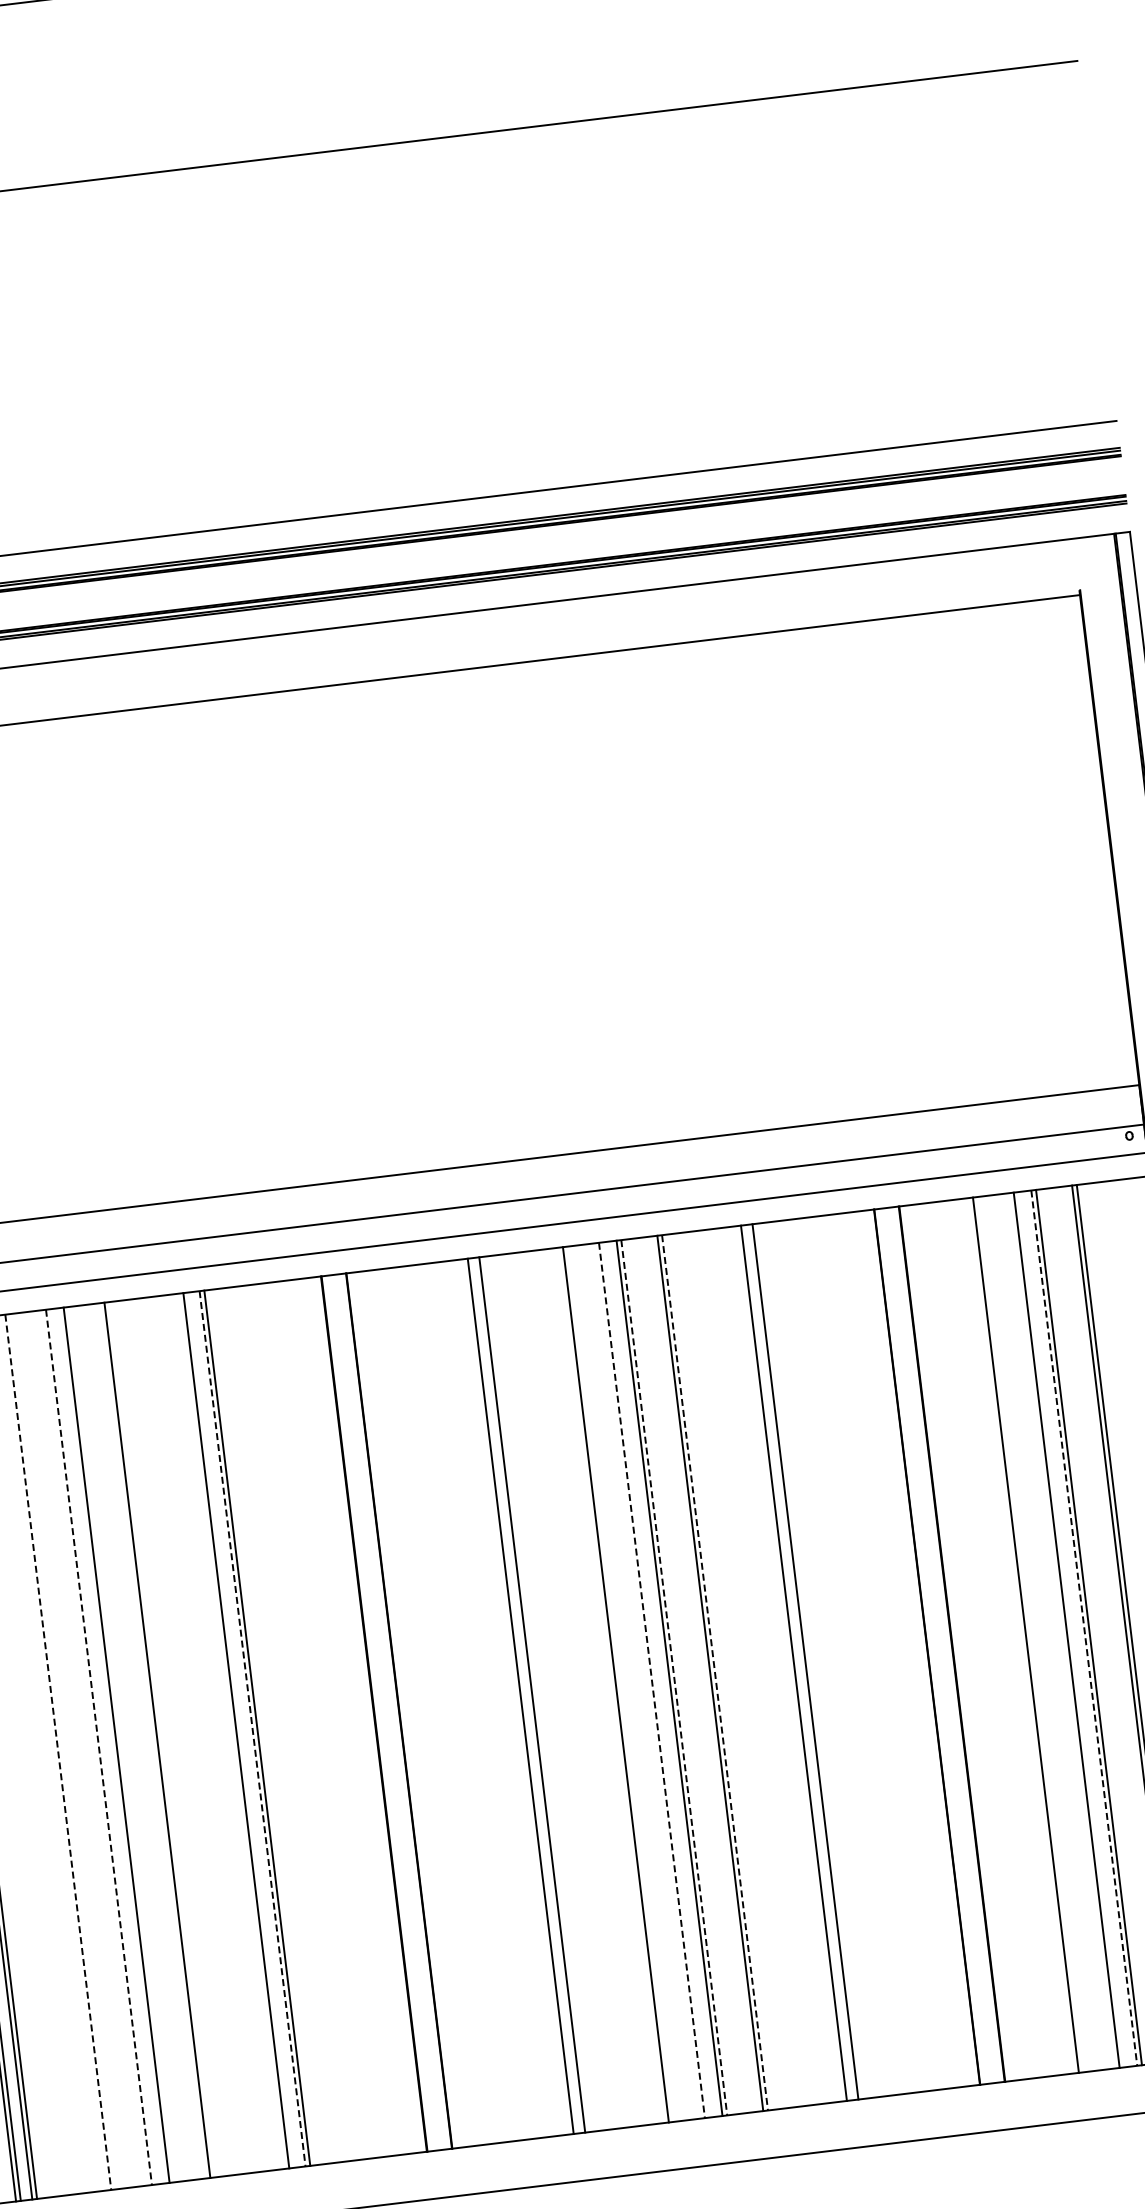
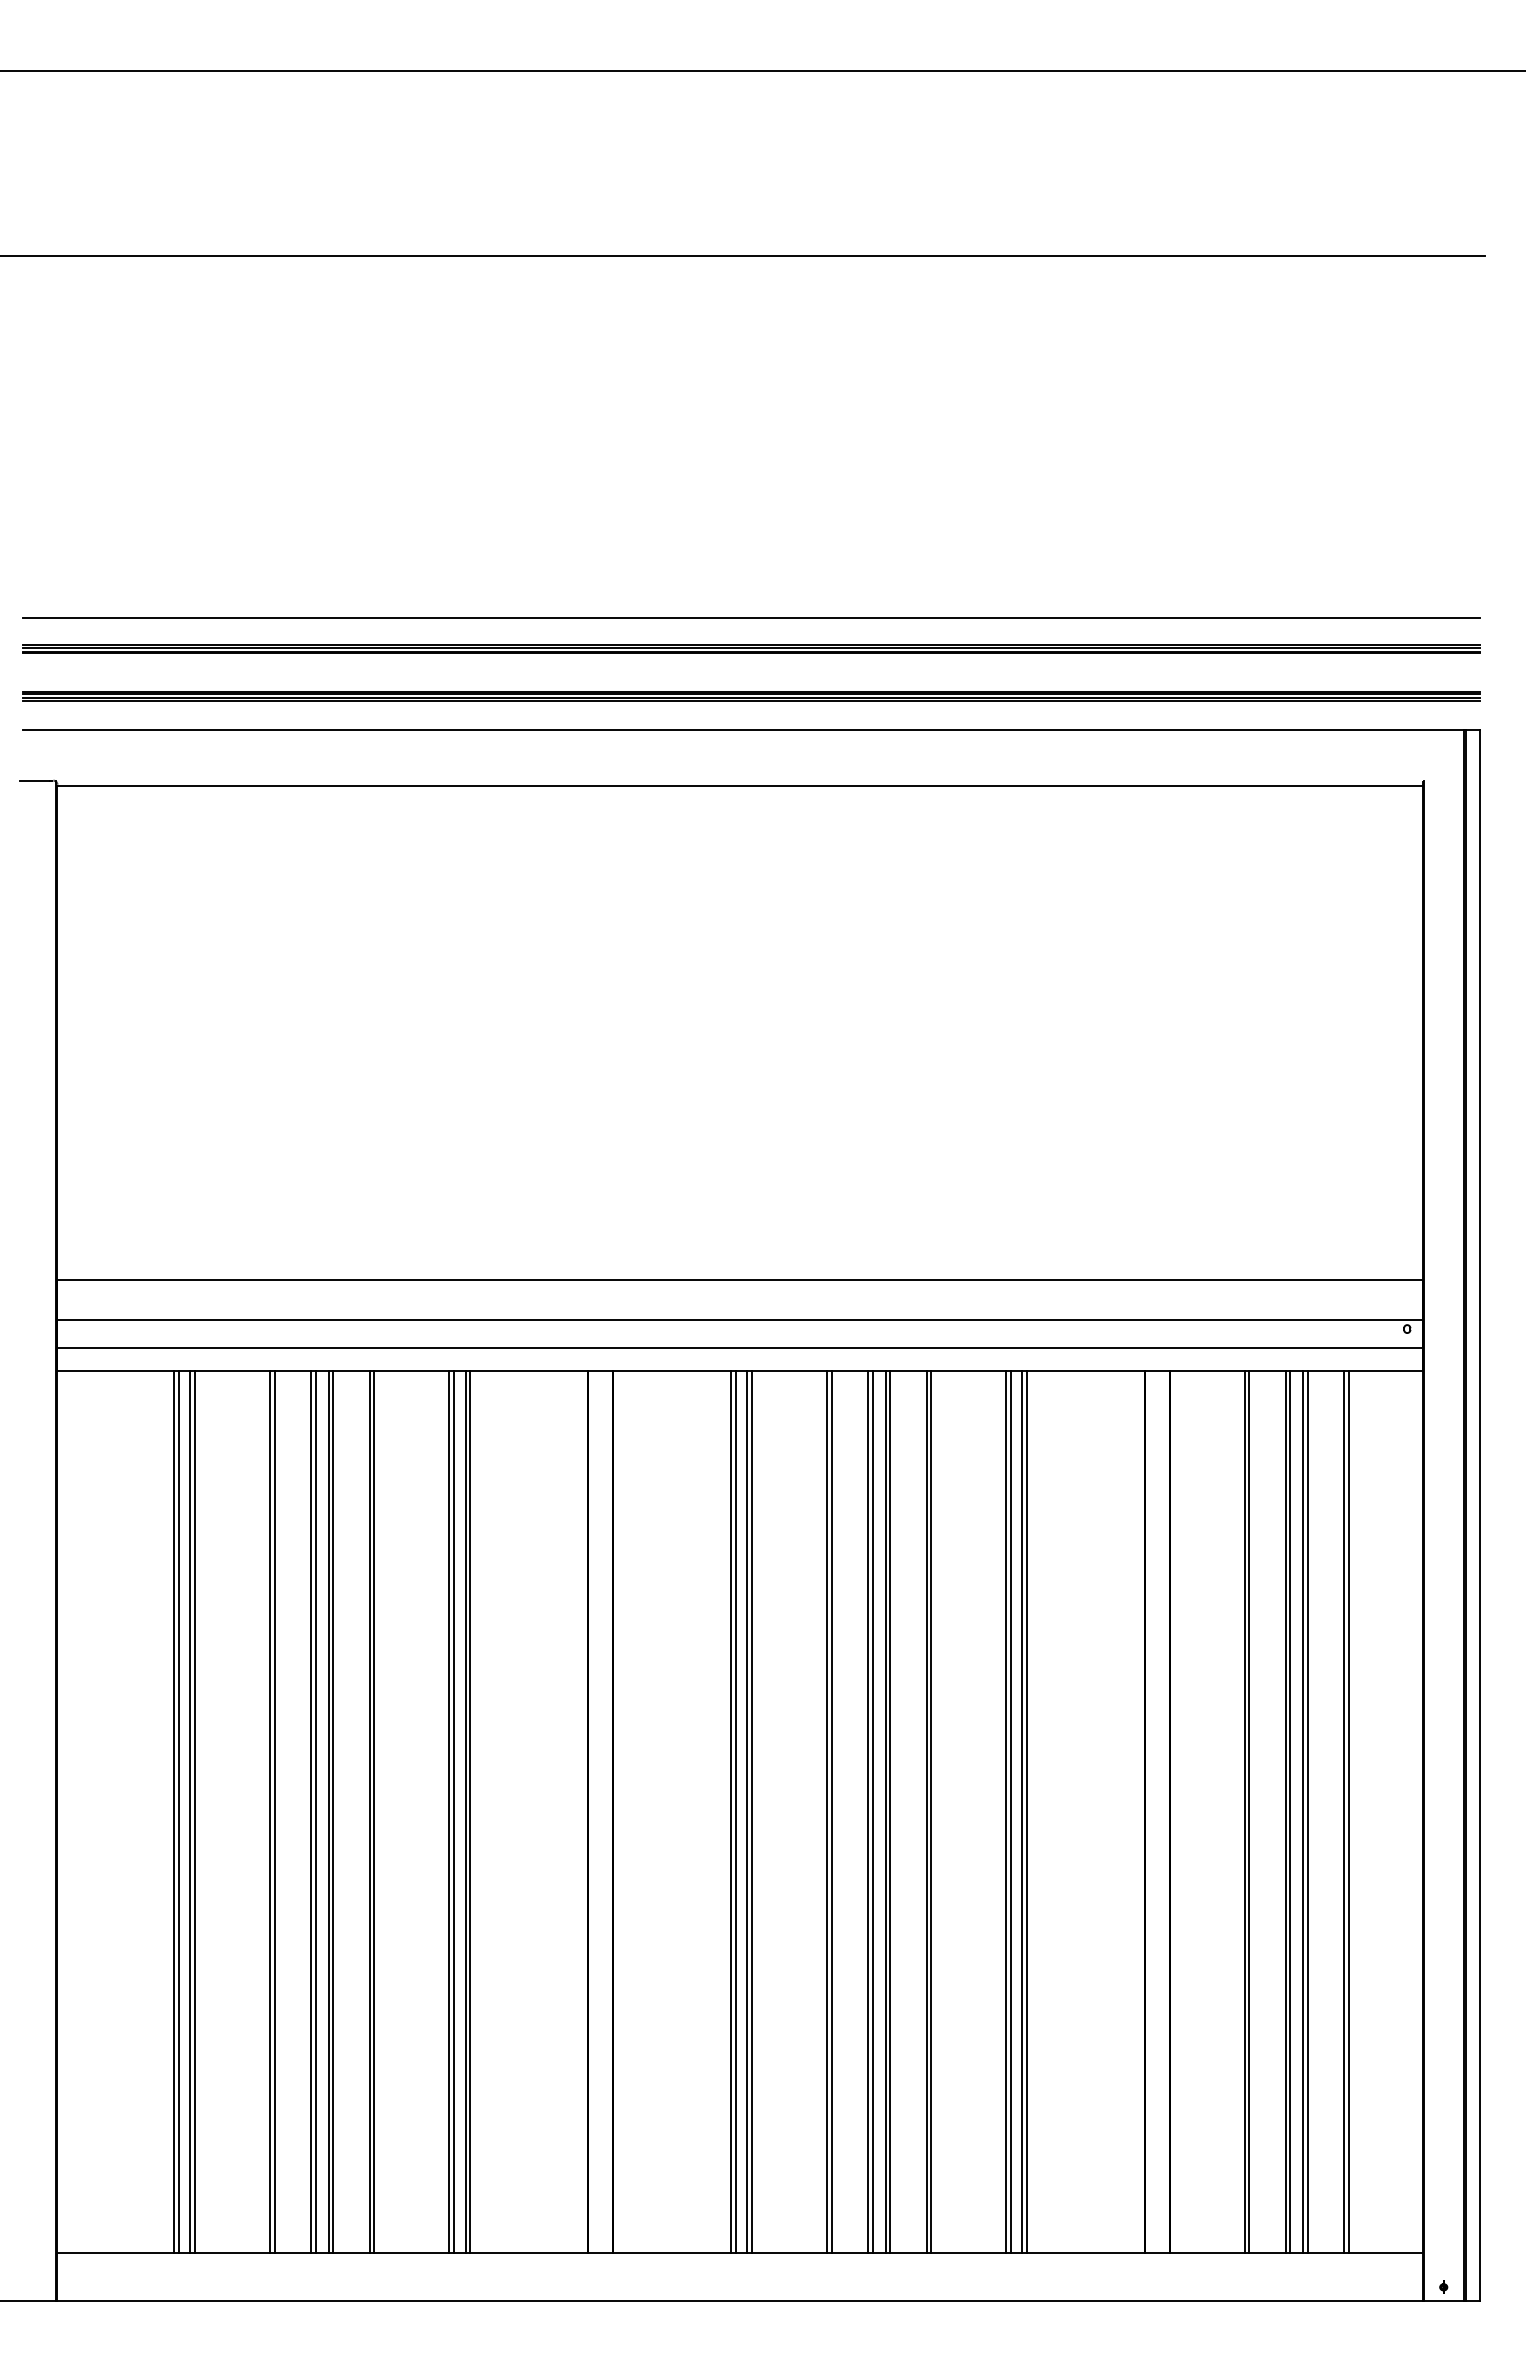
line: (1084, 1628) -> (1303, 1812), dashed -> solid
line: (1071, 1629) -> (1290, 1812), added
line: (1030, 1634) -> (1249, 1812), added
line: (810, 1661) -> (1027, 1812), added
line: (789, 1663) -> (1006, 1812), added
line: (715, 1672) -> (931, 1812), dashed -> solid
line: (674, 1677) -> (890, 1812), dashed -> solid
line: (651, 1680) -> (867, 1812), dashed -> solid
line: (656, 1680) -> (872, 1812), added
line: (610, 1685) -> (826, 1812), added
line: (537, 1694) -> (752, 1812), added
line: (515, 1697) -> (730, 1812), added
line: (252, 1728) -> (465, 1812), dashed -> solid
line: (240, 1730) -> (453, 1812), added
line: (162, 1739) -> (374, 1812), added
line: (121, 1744) -> (333, 1812), added
line: (103, 1746) -> (315, 1812), added
line: (98, 1747) -> (310, 1812), dashed -> solid
line: (62, 1751) -> (274, 1812), added
line: (57, 1752) -> (269, 1812), dashed -> solid

